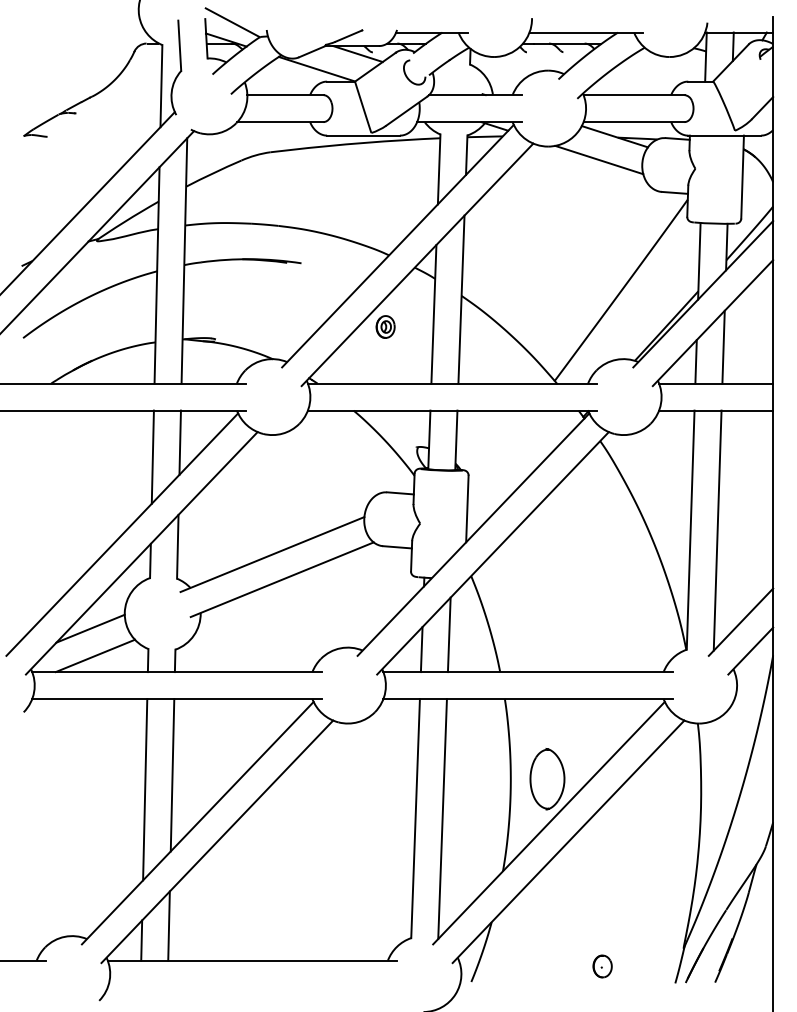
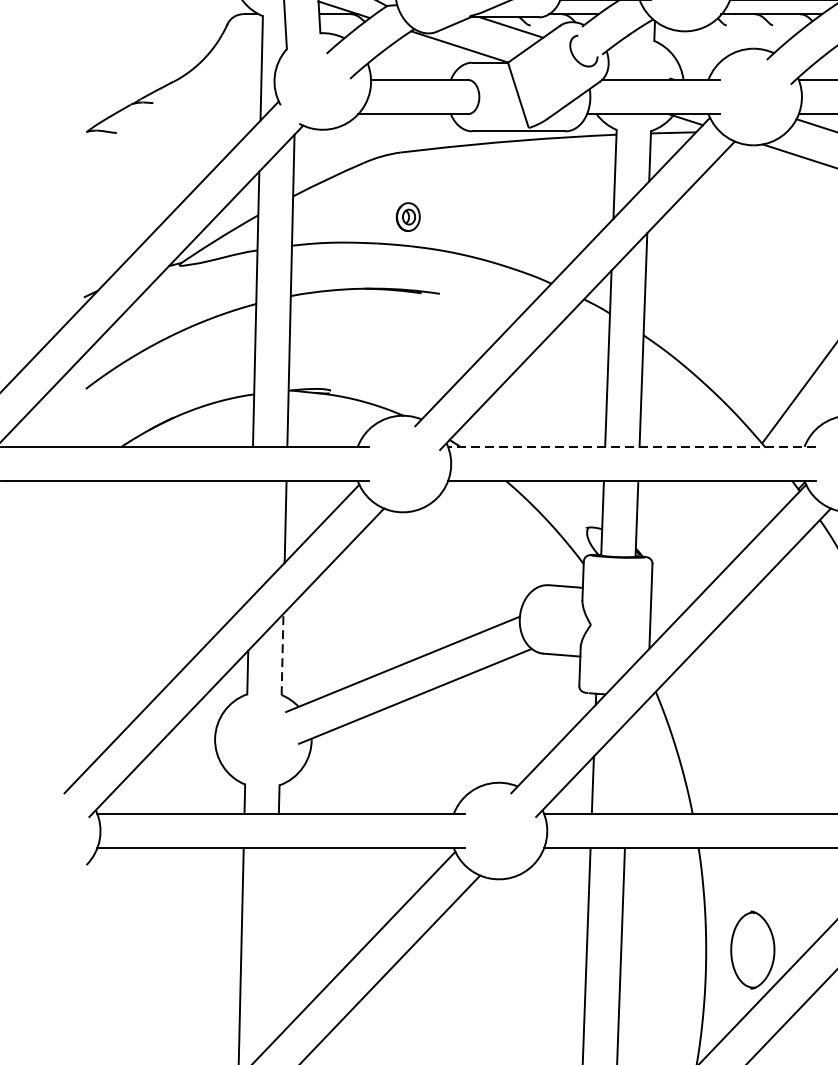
part: (385, 326) -> (408, 216), moved
line: (452, 383) -> (632, 446), solid -> dashed
line: (152, 456) -> (250, 539), removed
line: (177, 546) -> (282, 654), solid -> dashed
line: (90, 628) -> (171, 758), removed
line: (448, 634) -> (626, 766), removed
line: (94, 655) -> (176, 792), removed
line: (172, 775) -> (275, 945), removed

